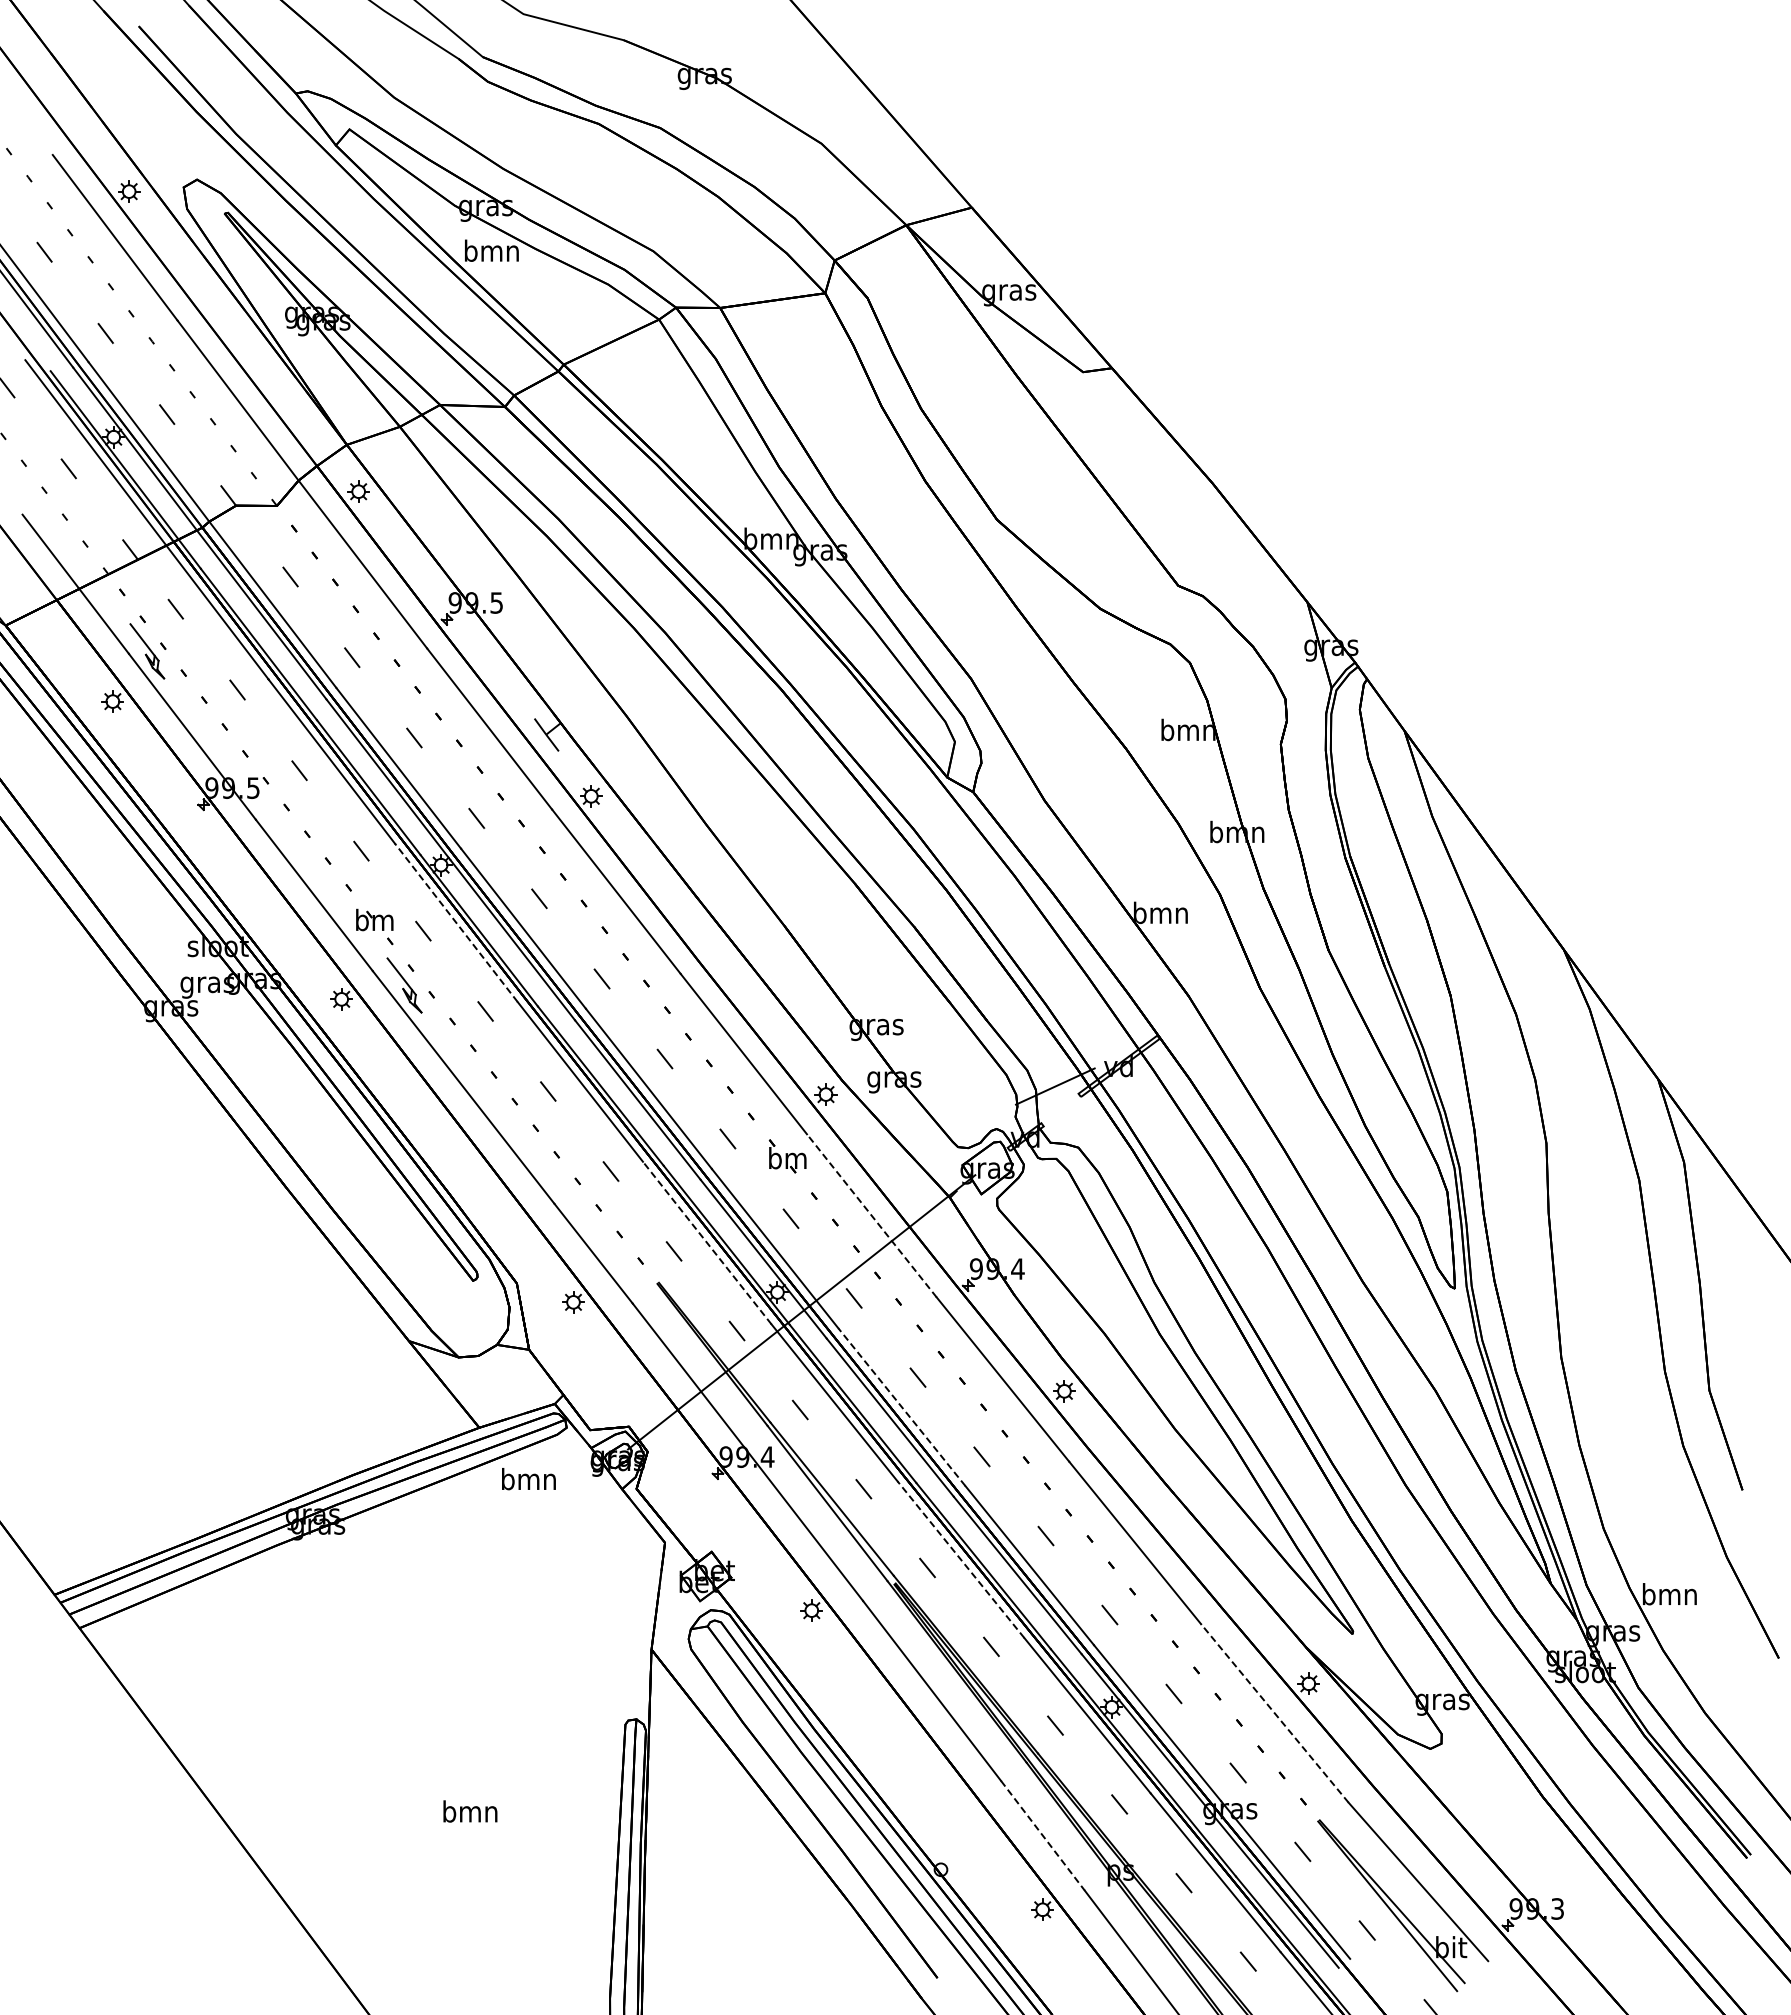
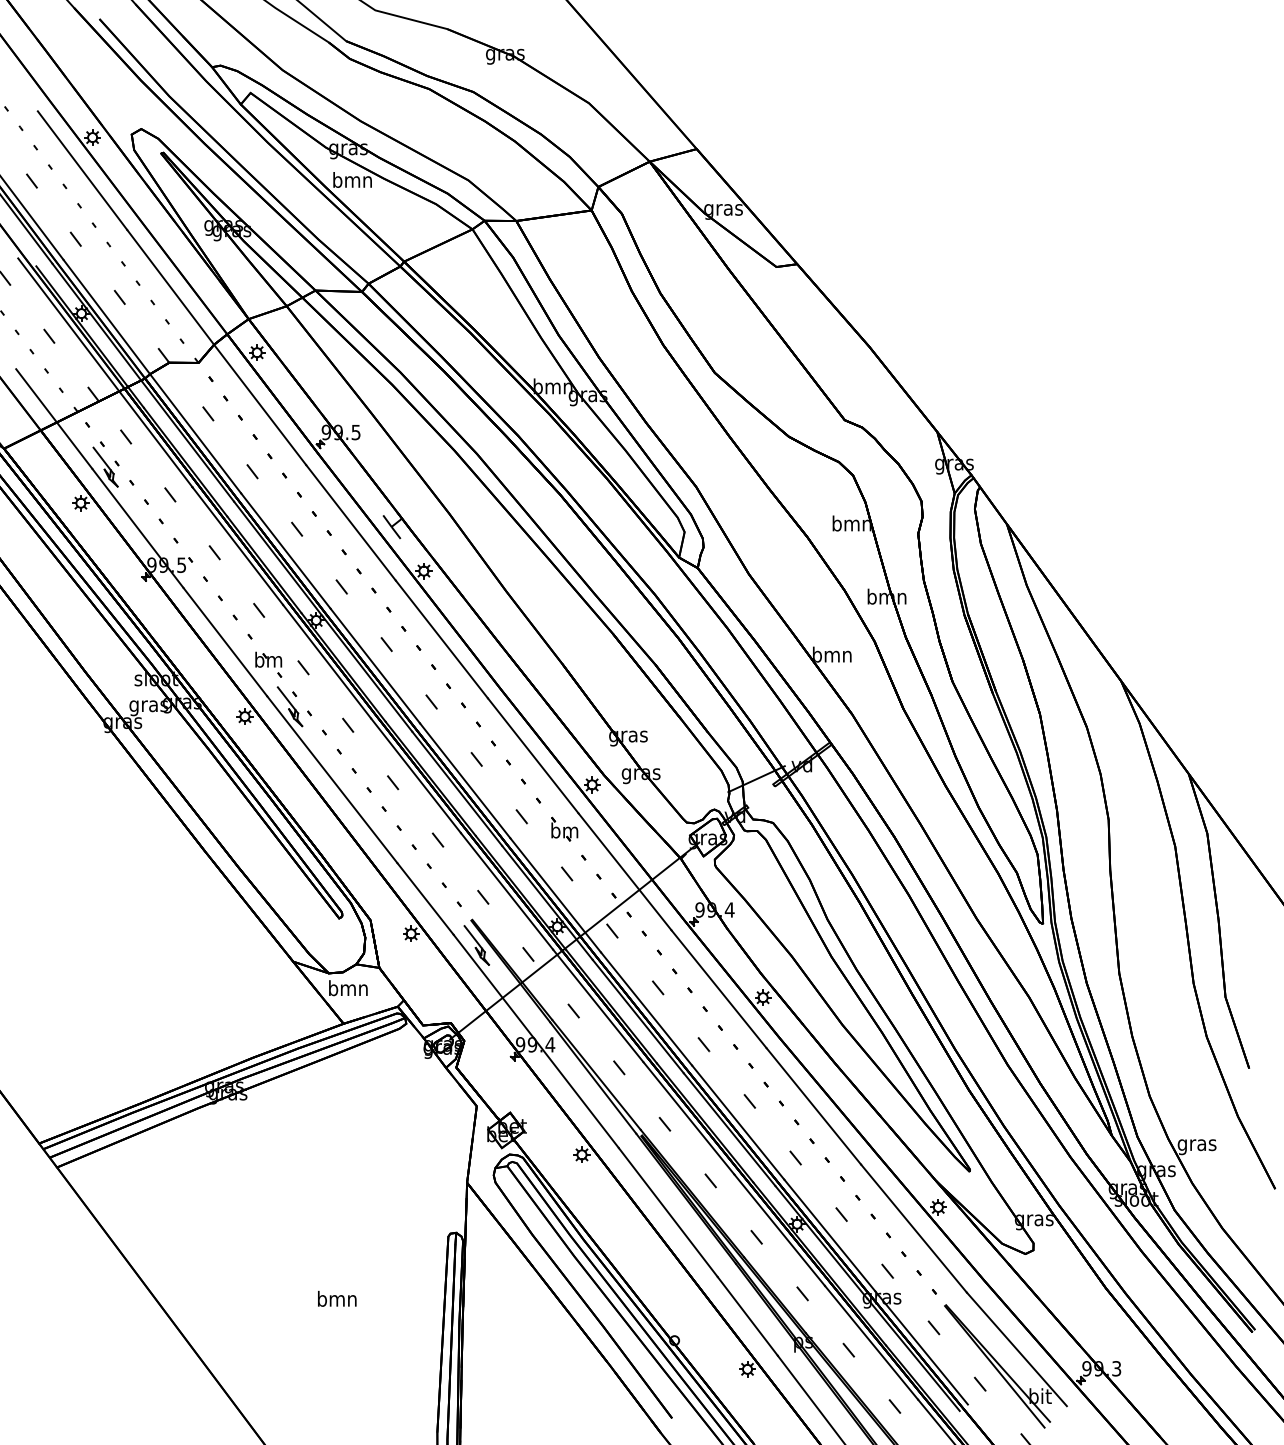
line: (456, 922) -> (327, 661), dashed -> solid
line: (871, 1215) -> (624, 871), dashed -> solid
line: (707, 1243) -> (507, 891), dashed -> solid
part: (665, 1318) -> (477, 945), added
line: (901, 1406) -> (646, 1008), dashed -> solid
text: (528, 1479) -> (348, 988), moved
line: (961, 1559) -> (689, 1118), dashed -> solid
text: (1669, 1597) -> (1196, 1145), bmn -> gras
line: (1274, 1713) -> (913, 1228), dashed -> solid
line: (1043, 1836) -> (748, 1316), dashed -> solid

